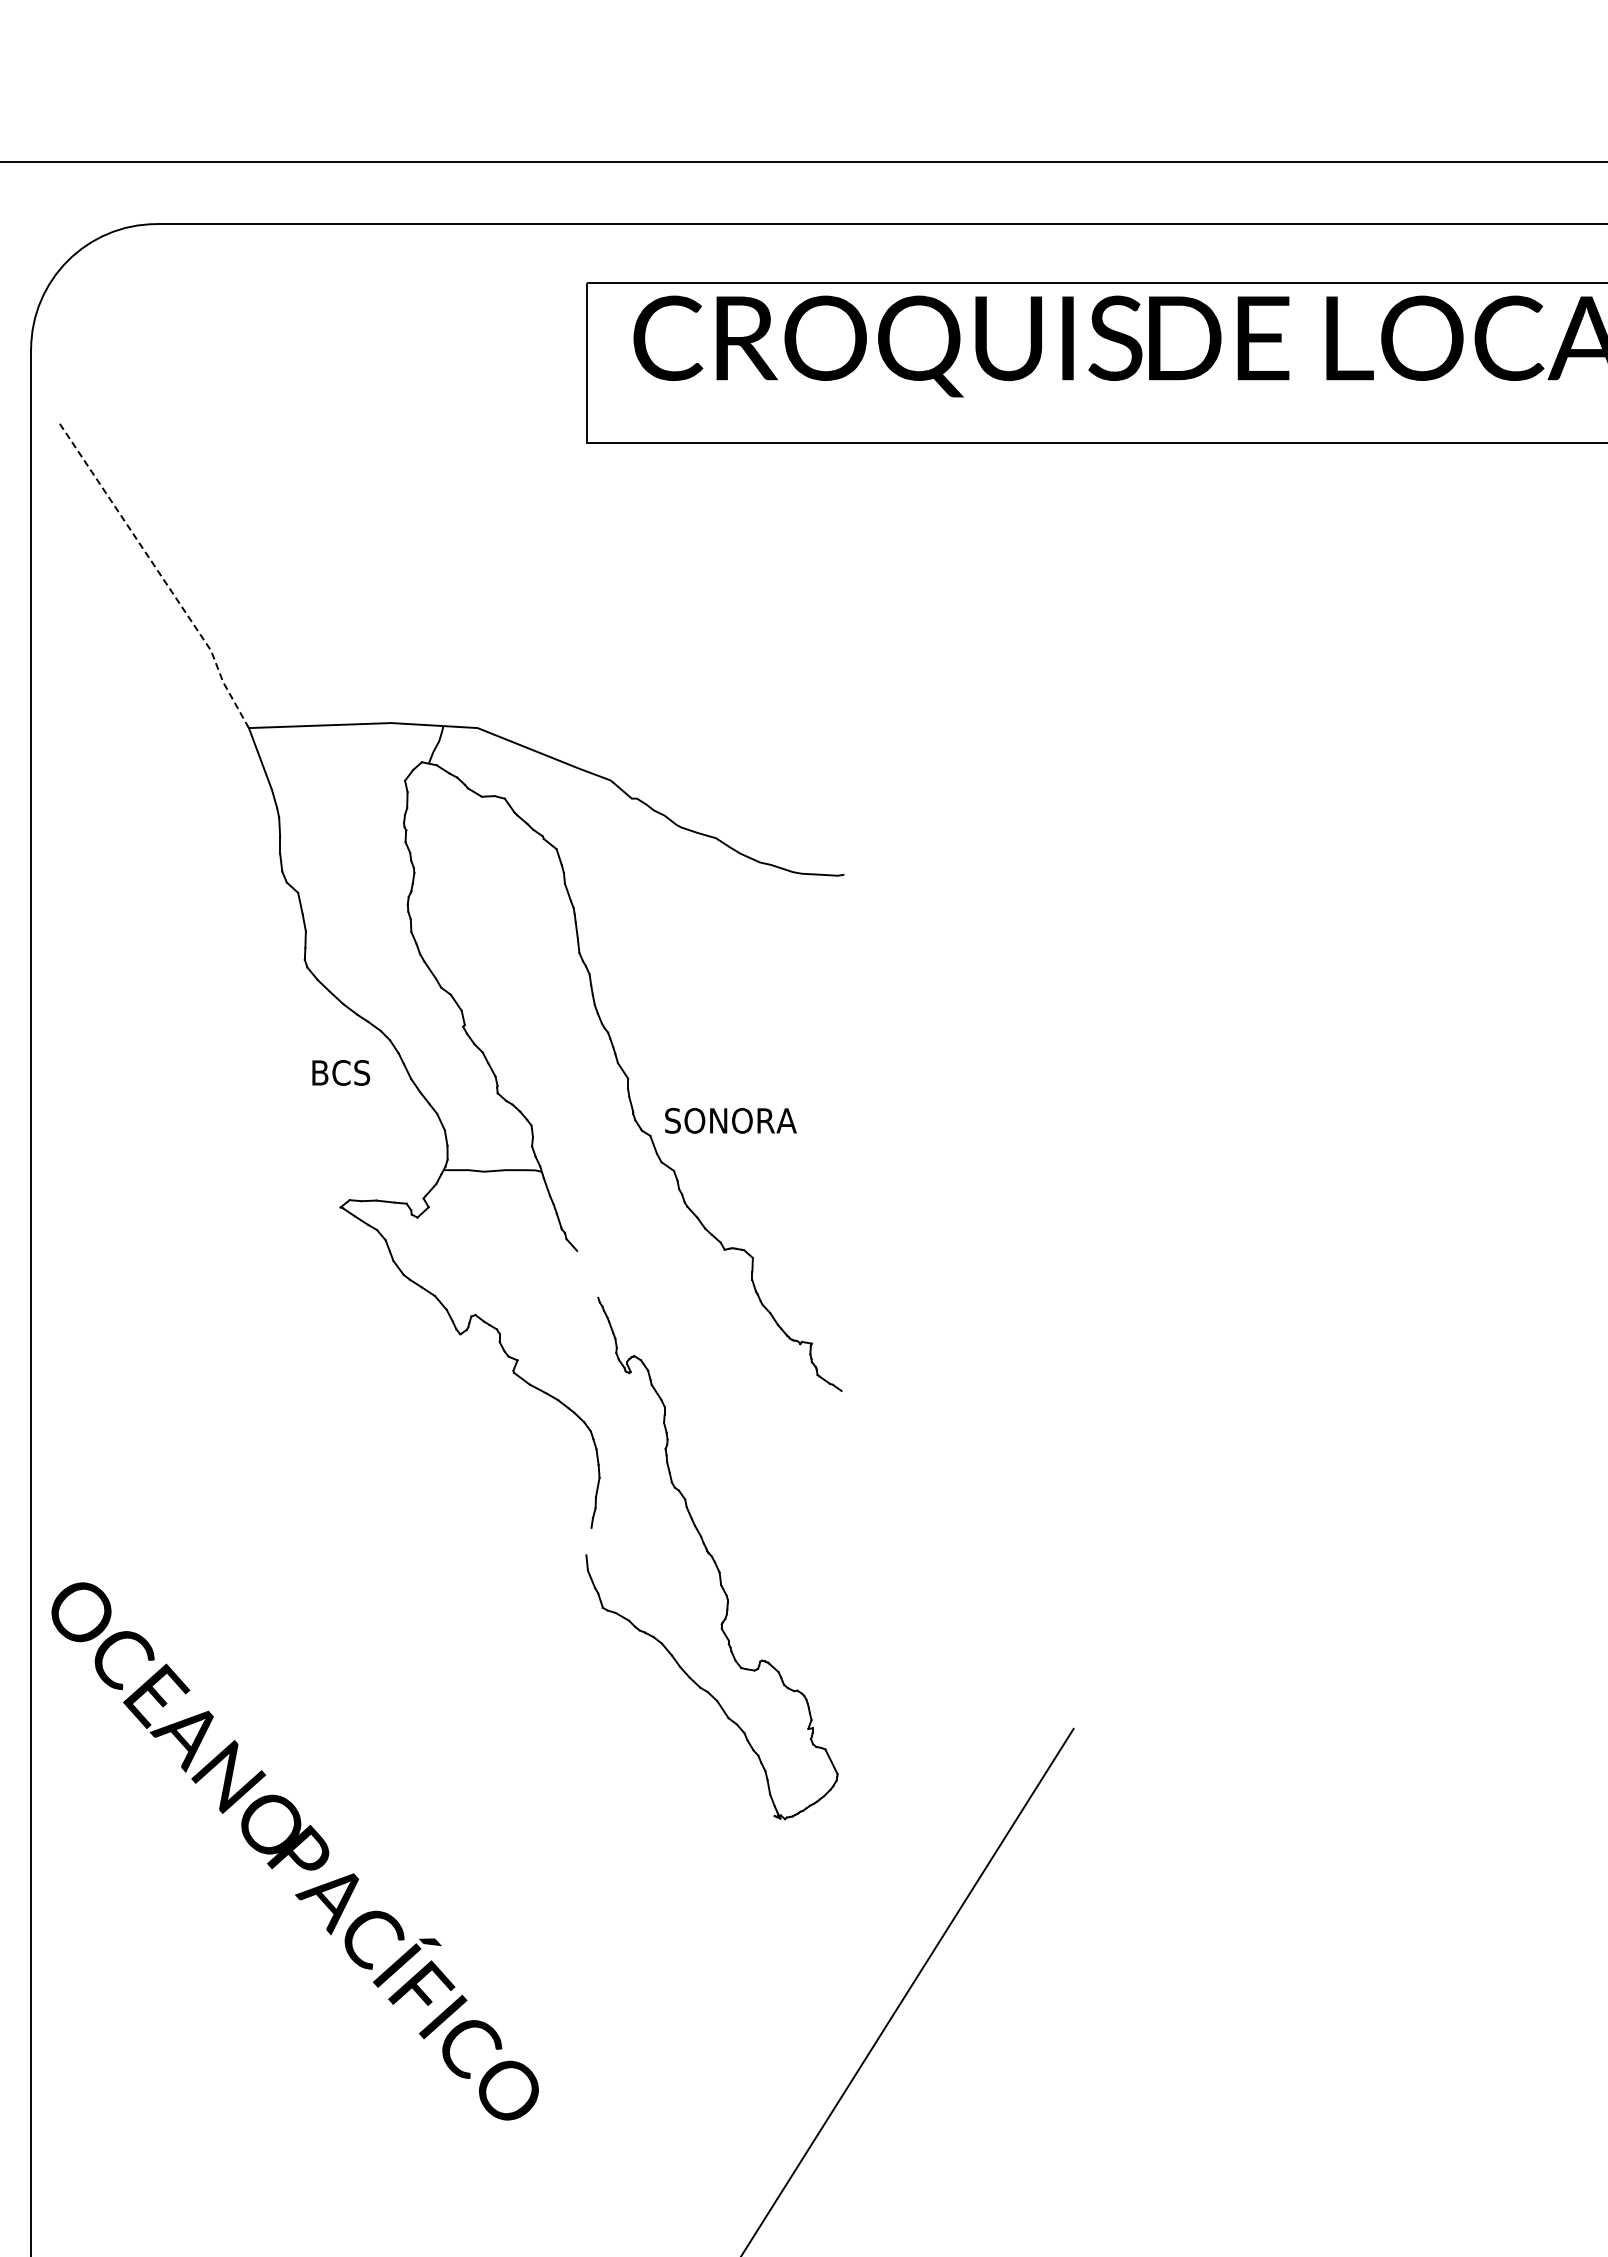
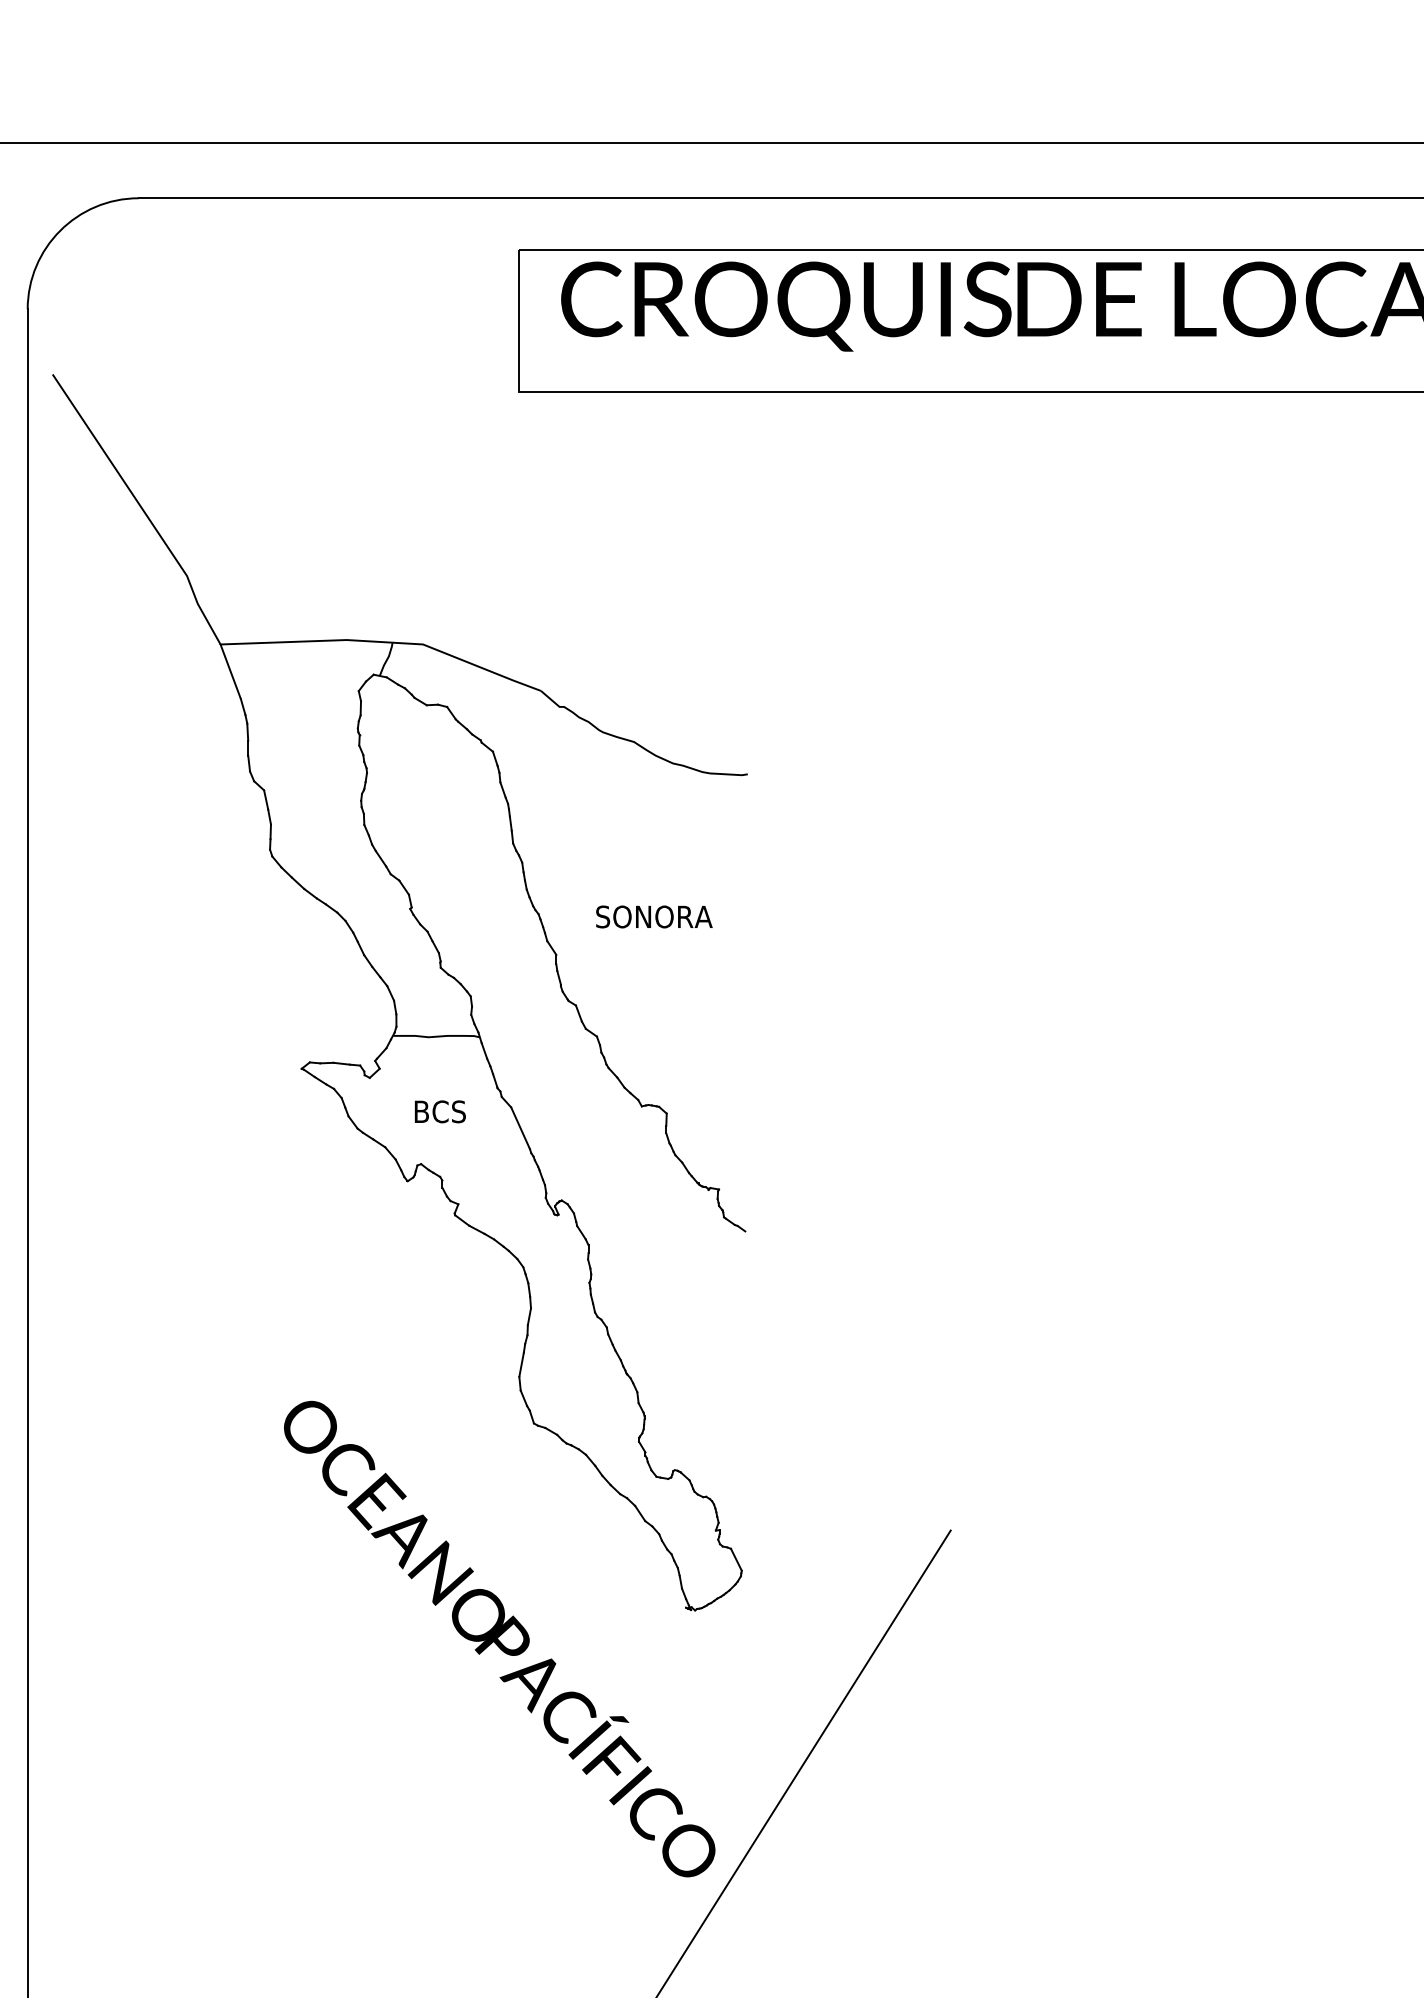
line: (159, 573) -> (141, 507), dashed -> solid
text: (341, 1072) -> (440, 1111), moved
text: (730, 1120) -> (654, 916), moved
line: (587, 1273) -> (520, 1127), added
line: (588, 1541) -> (521, 1364), added
text: (294, 1851) -> (499, 1639), moved

